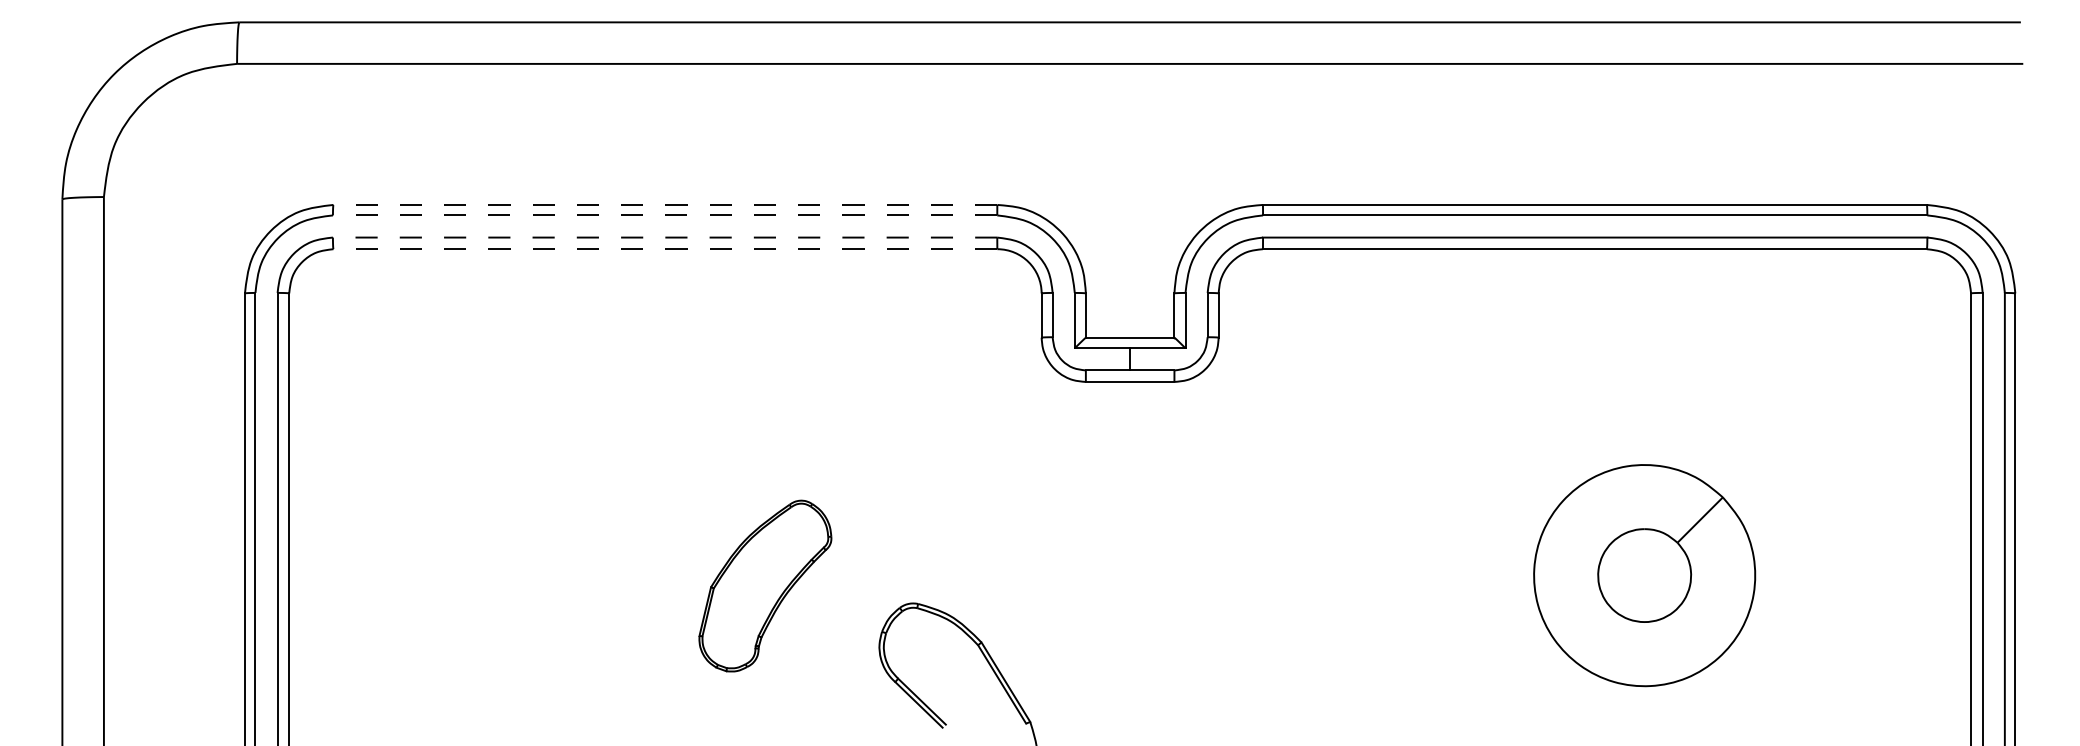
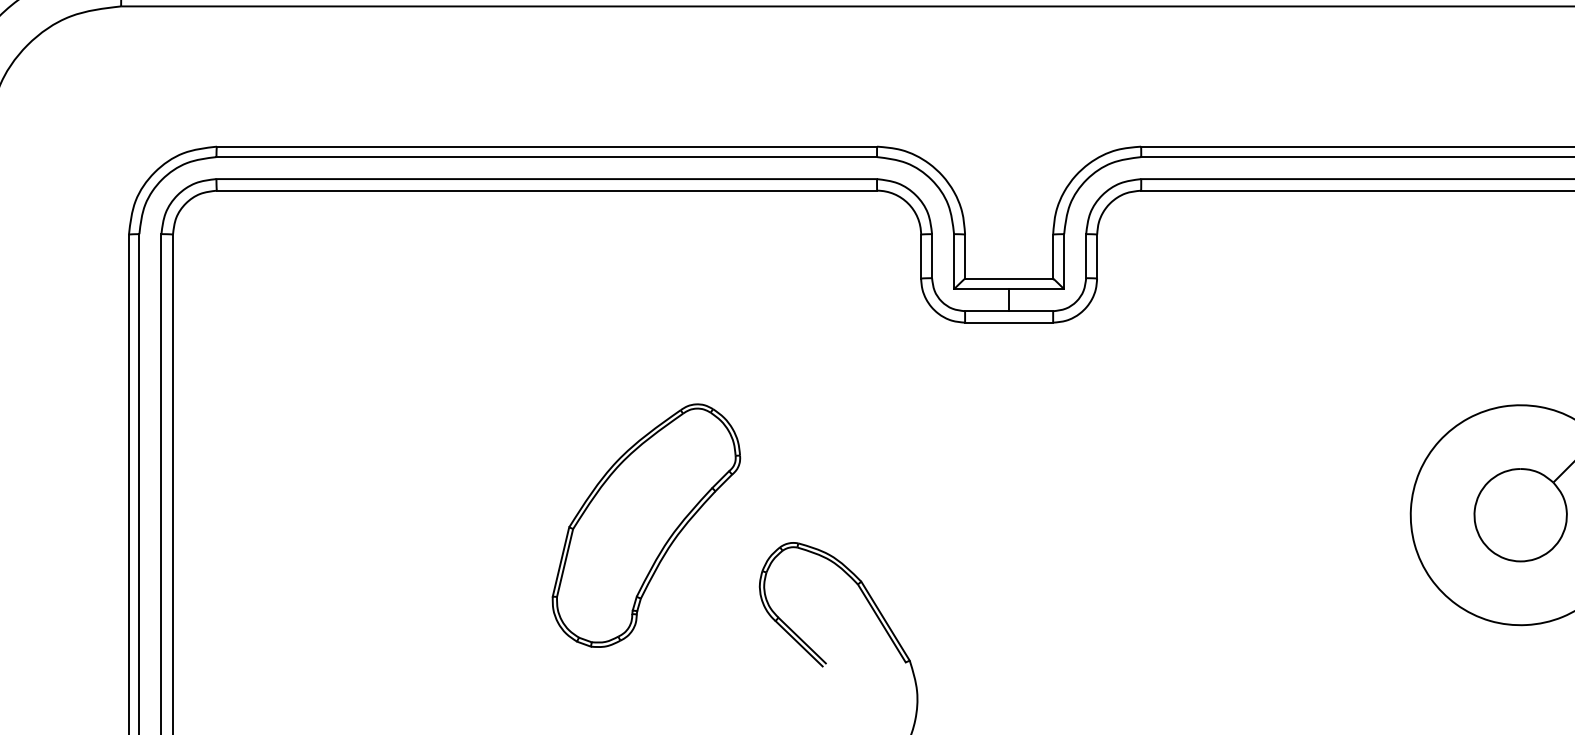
line: (665, 204) -> (547, 146), dashed -> solid
line: (664, 215) -> (546, 157), dashed -> solid
line: (664, 237) -> (546, 179), dashed -> solid
line: (665, 249) -> (547, 190), dashed -> solid
part: (765, 585) -> (646, 525), size x1.43

